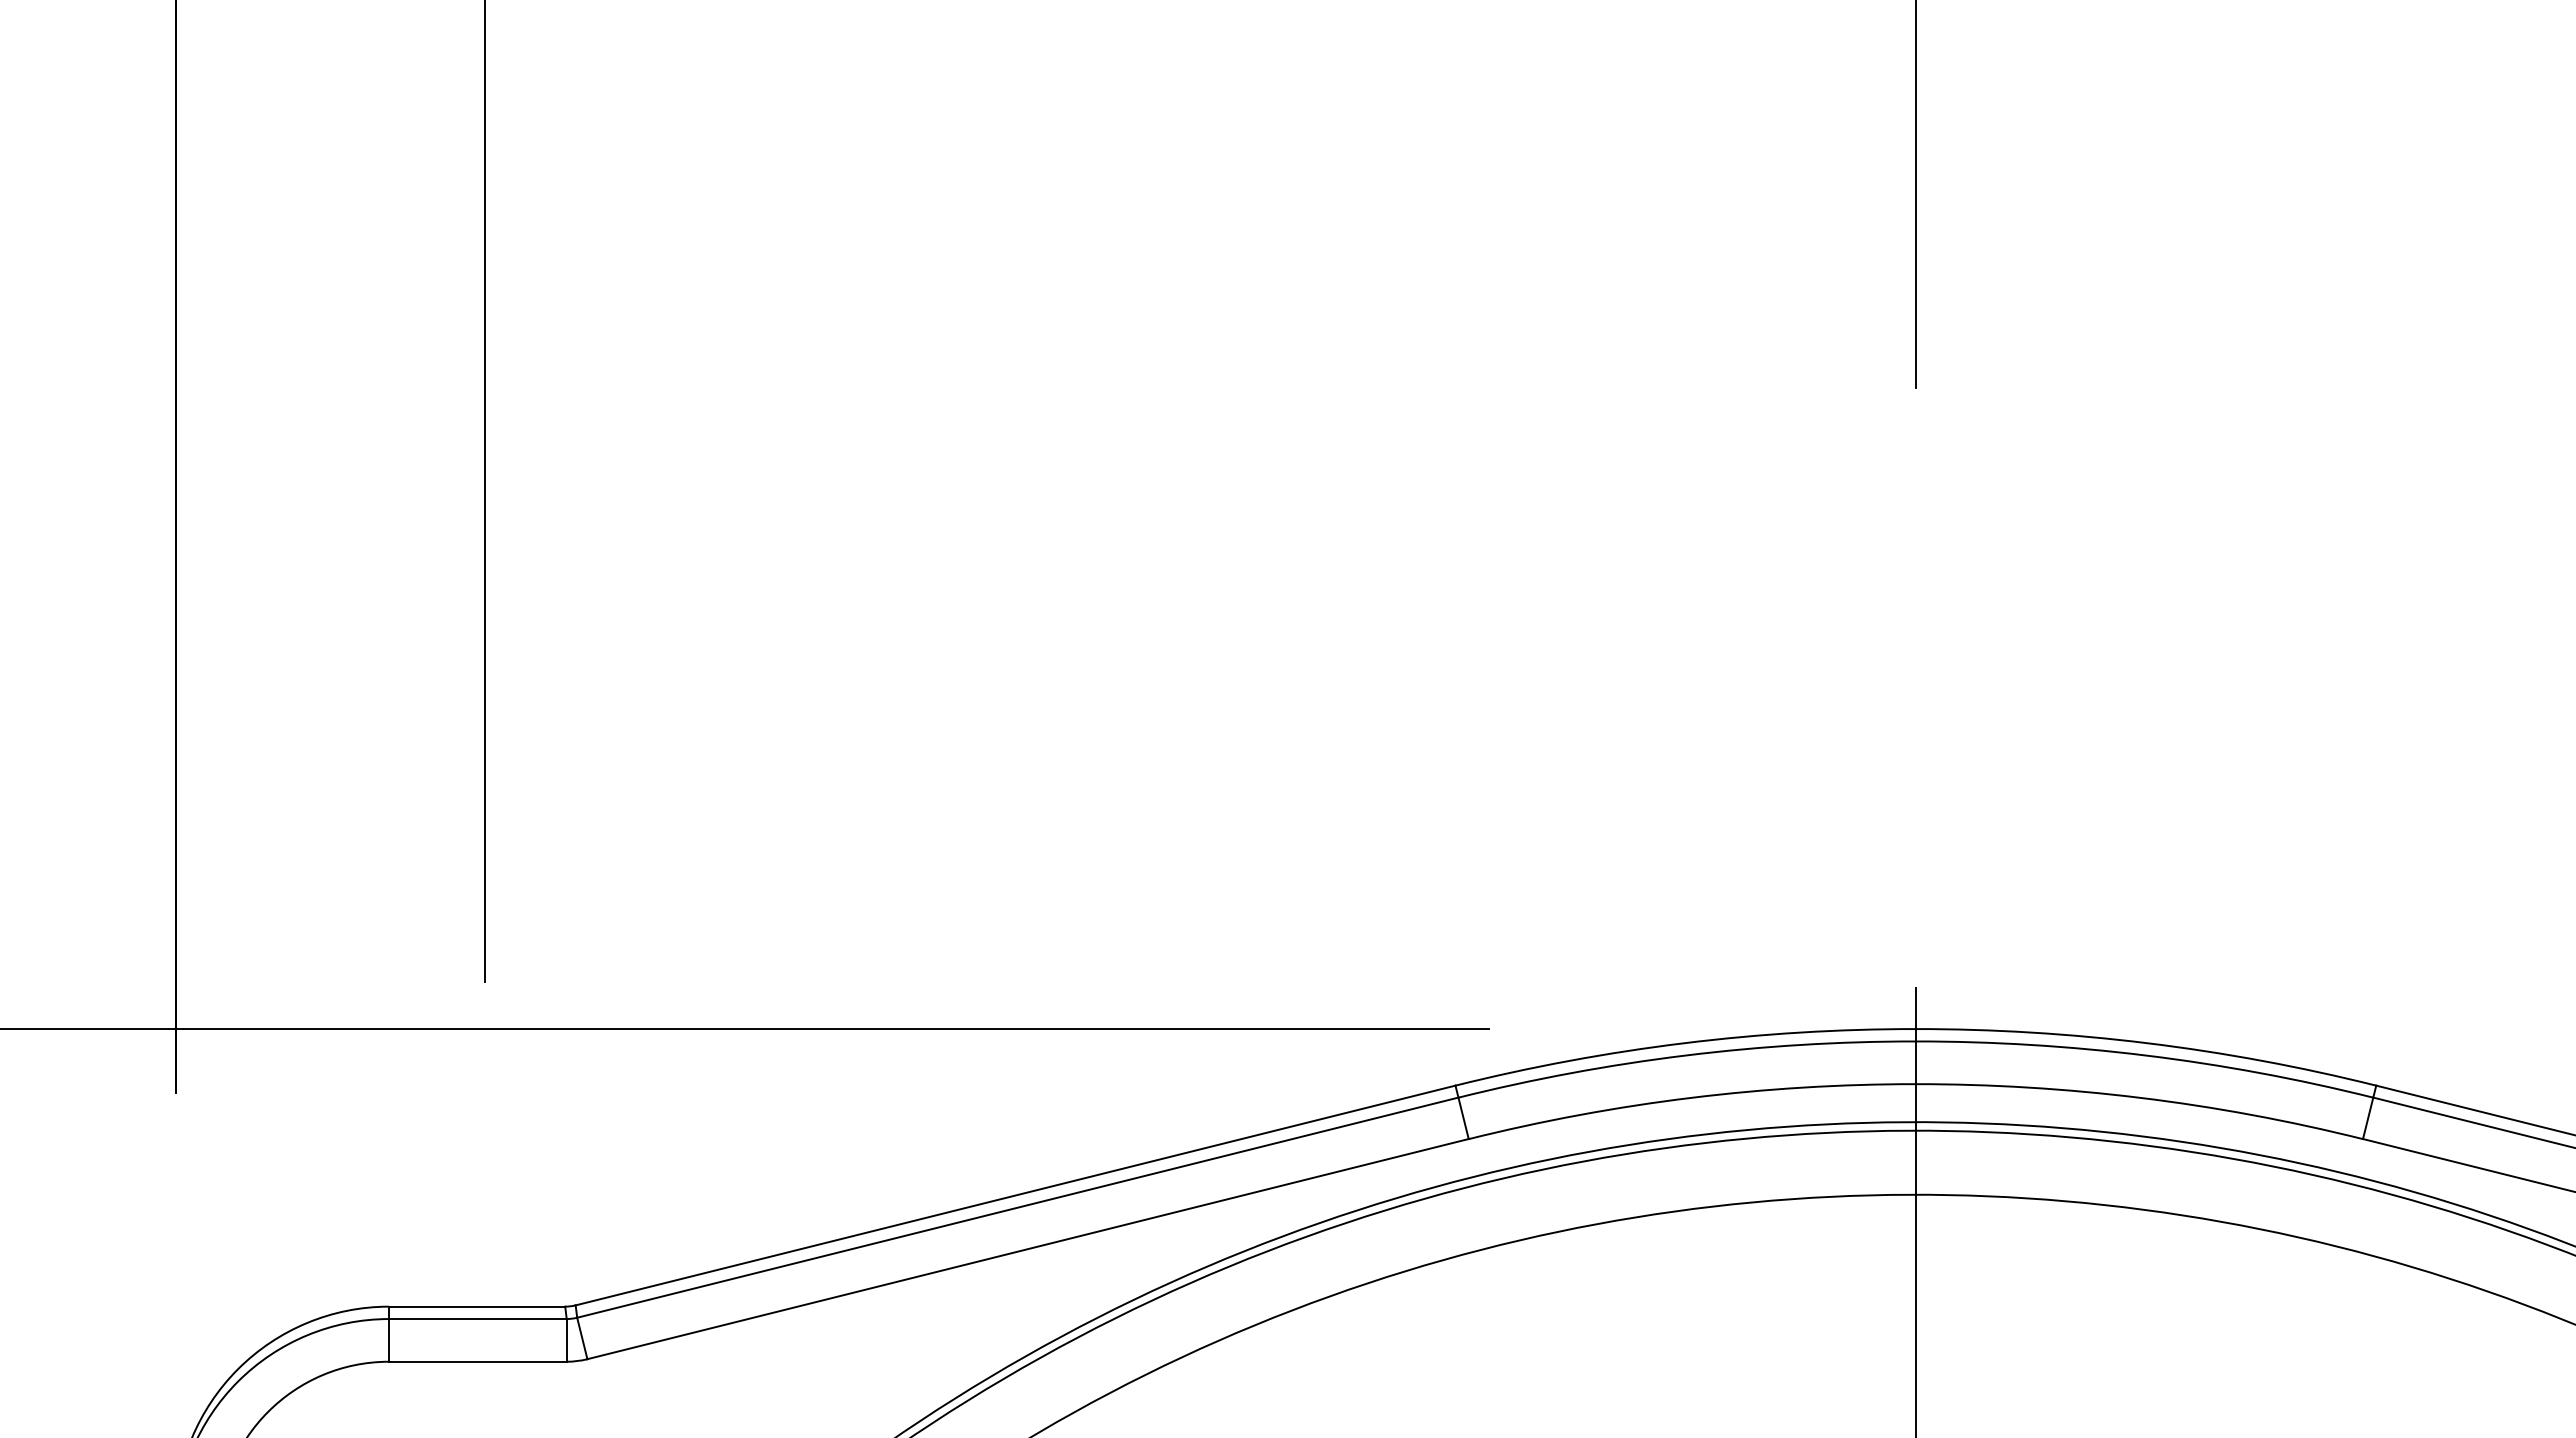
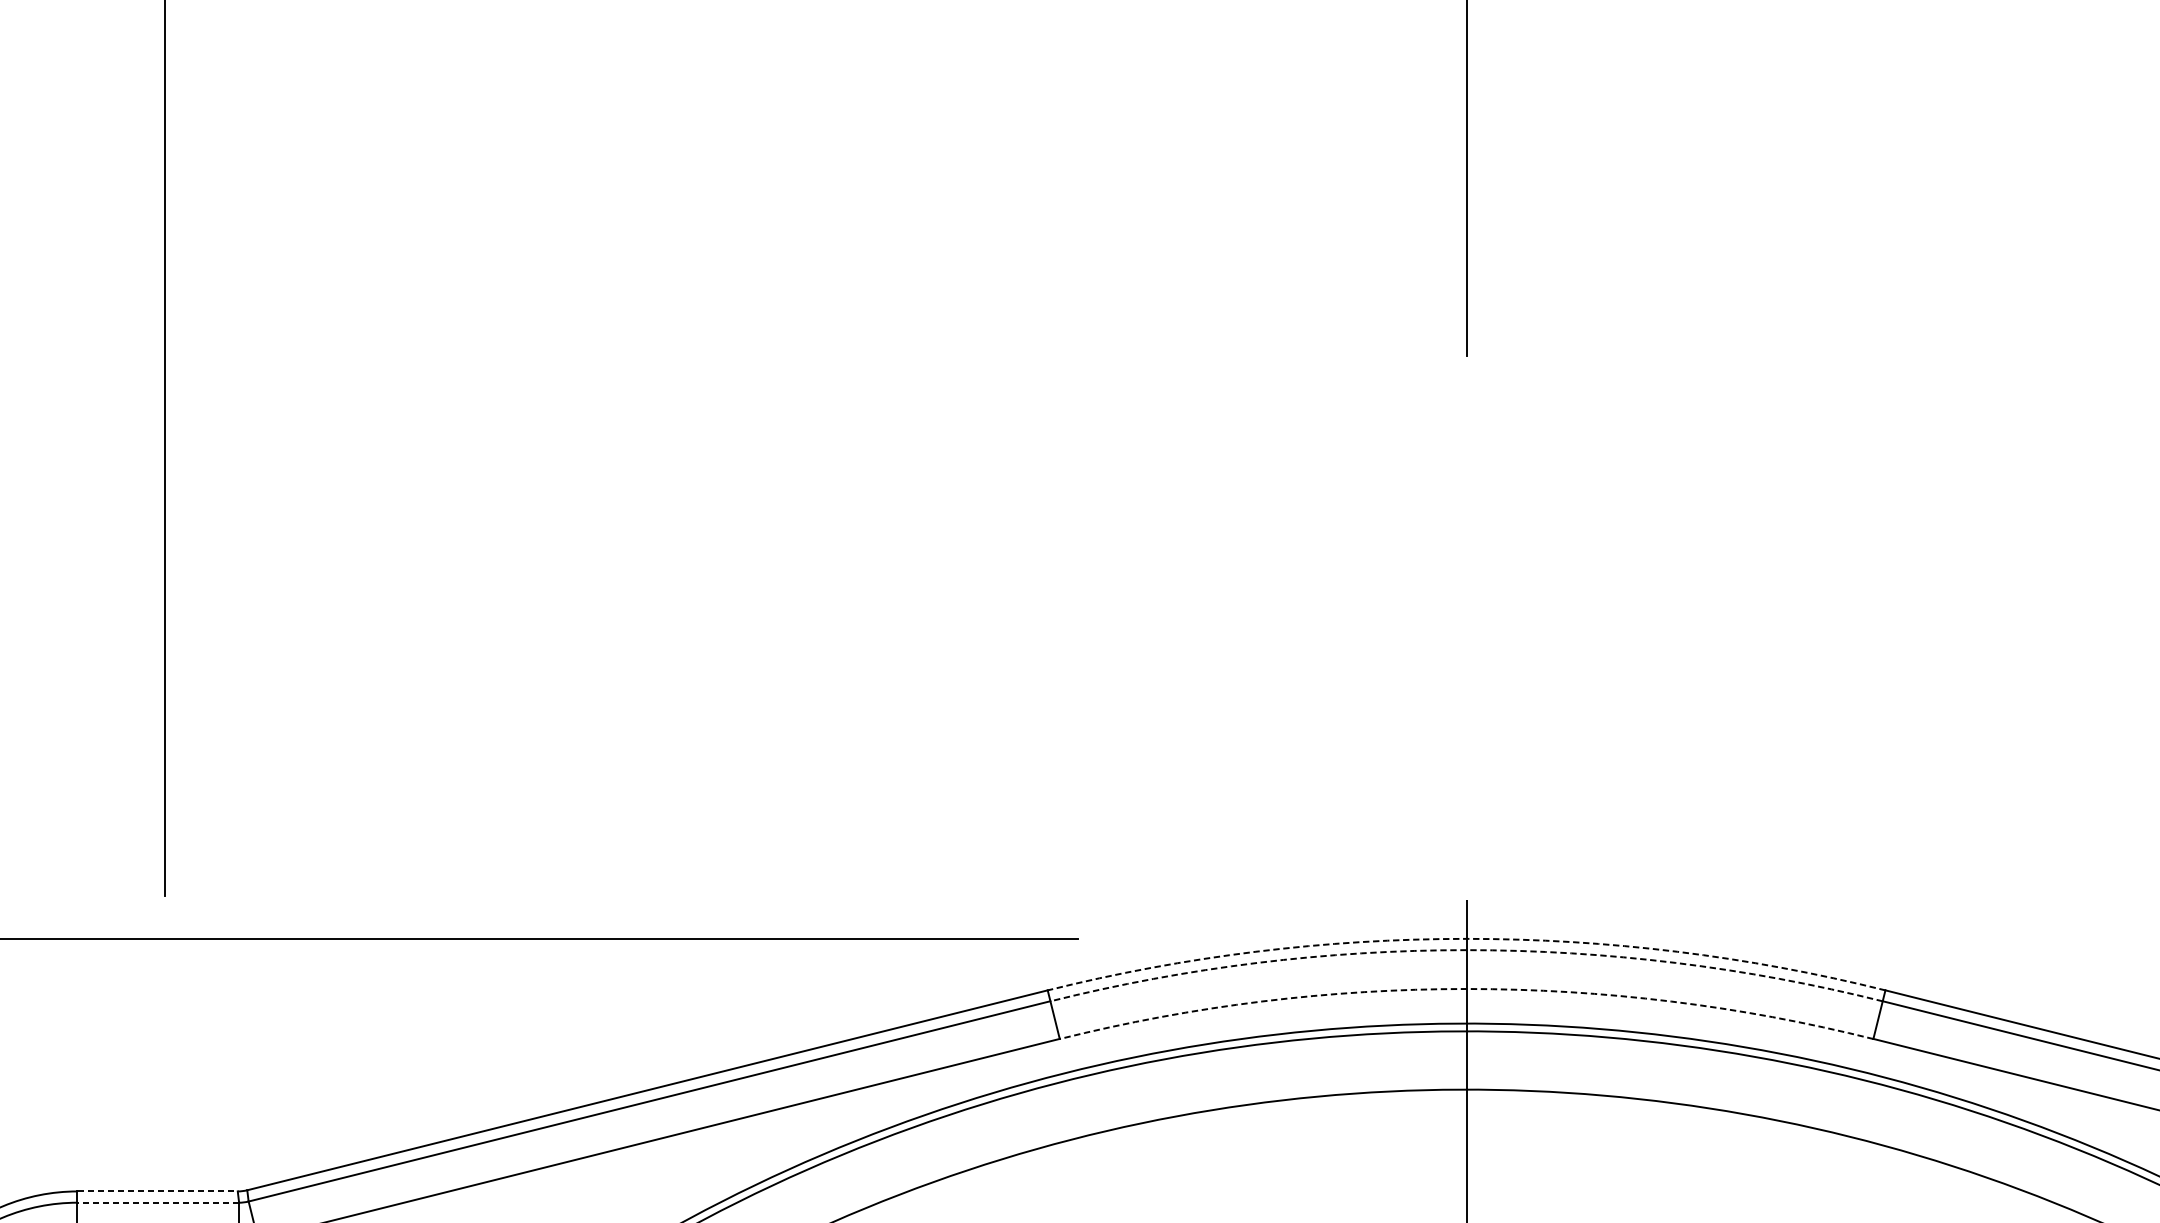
arc: (1915, 1029) -> (1466, 939), solid -> dashed
arc: (1915, 1041) -> (1466, 950), solid -> dashed
arc: (1915, 1084) -> (1466, 989), solid -> dashed
line: (477, 1306) -> (157, 1191), solid -> dashed
line: (477, 1319) -> (157, 1203), solid -> dashed

